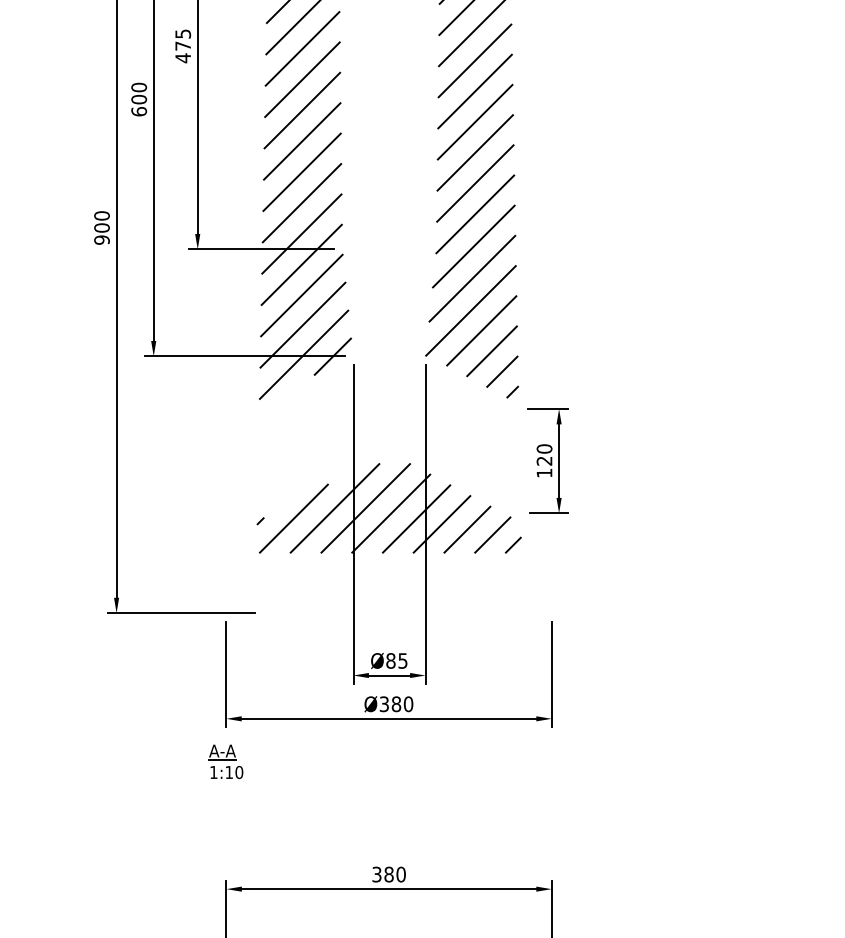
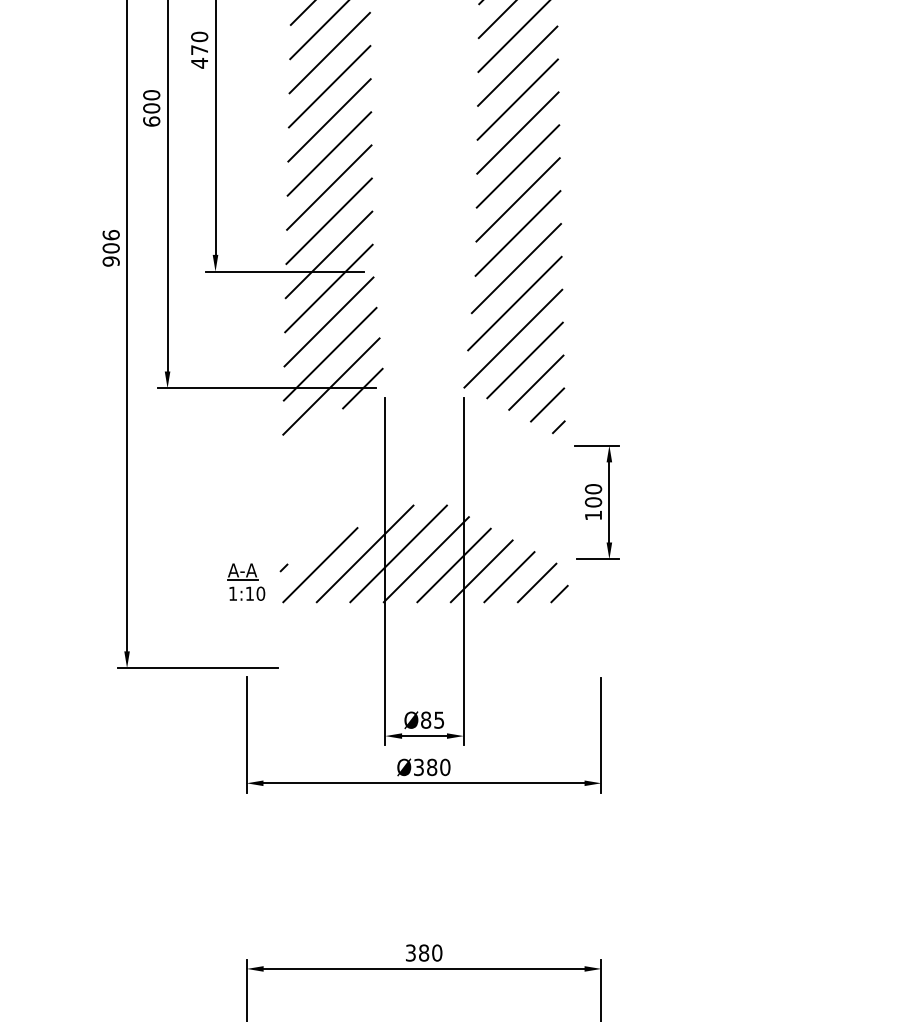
text: (183, 33) -> (199, 36), 475 -> 470
text: (101, 216) -> (110, 235), 900 -> 906
text: (544, 461) -> (593, 502), 120 -> 100
part: (226, 761) -> (246, 581), moved

